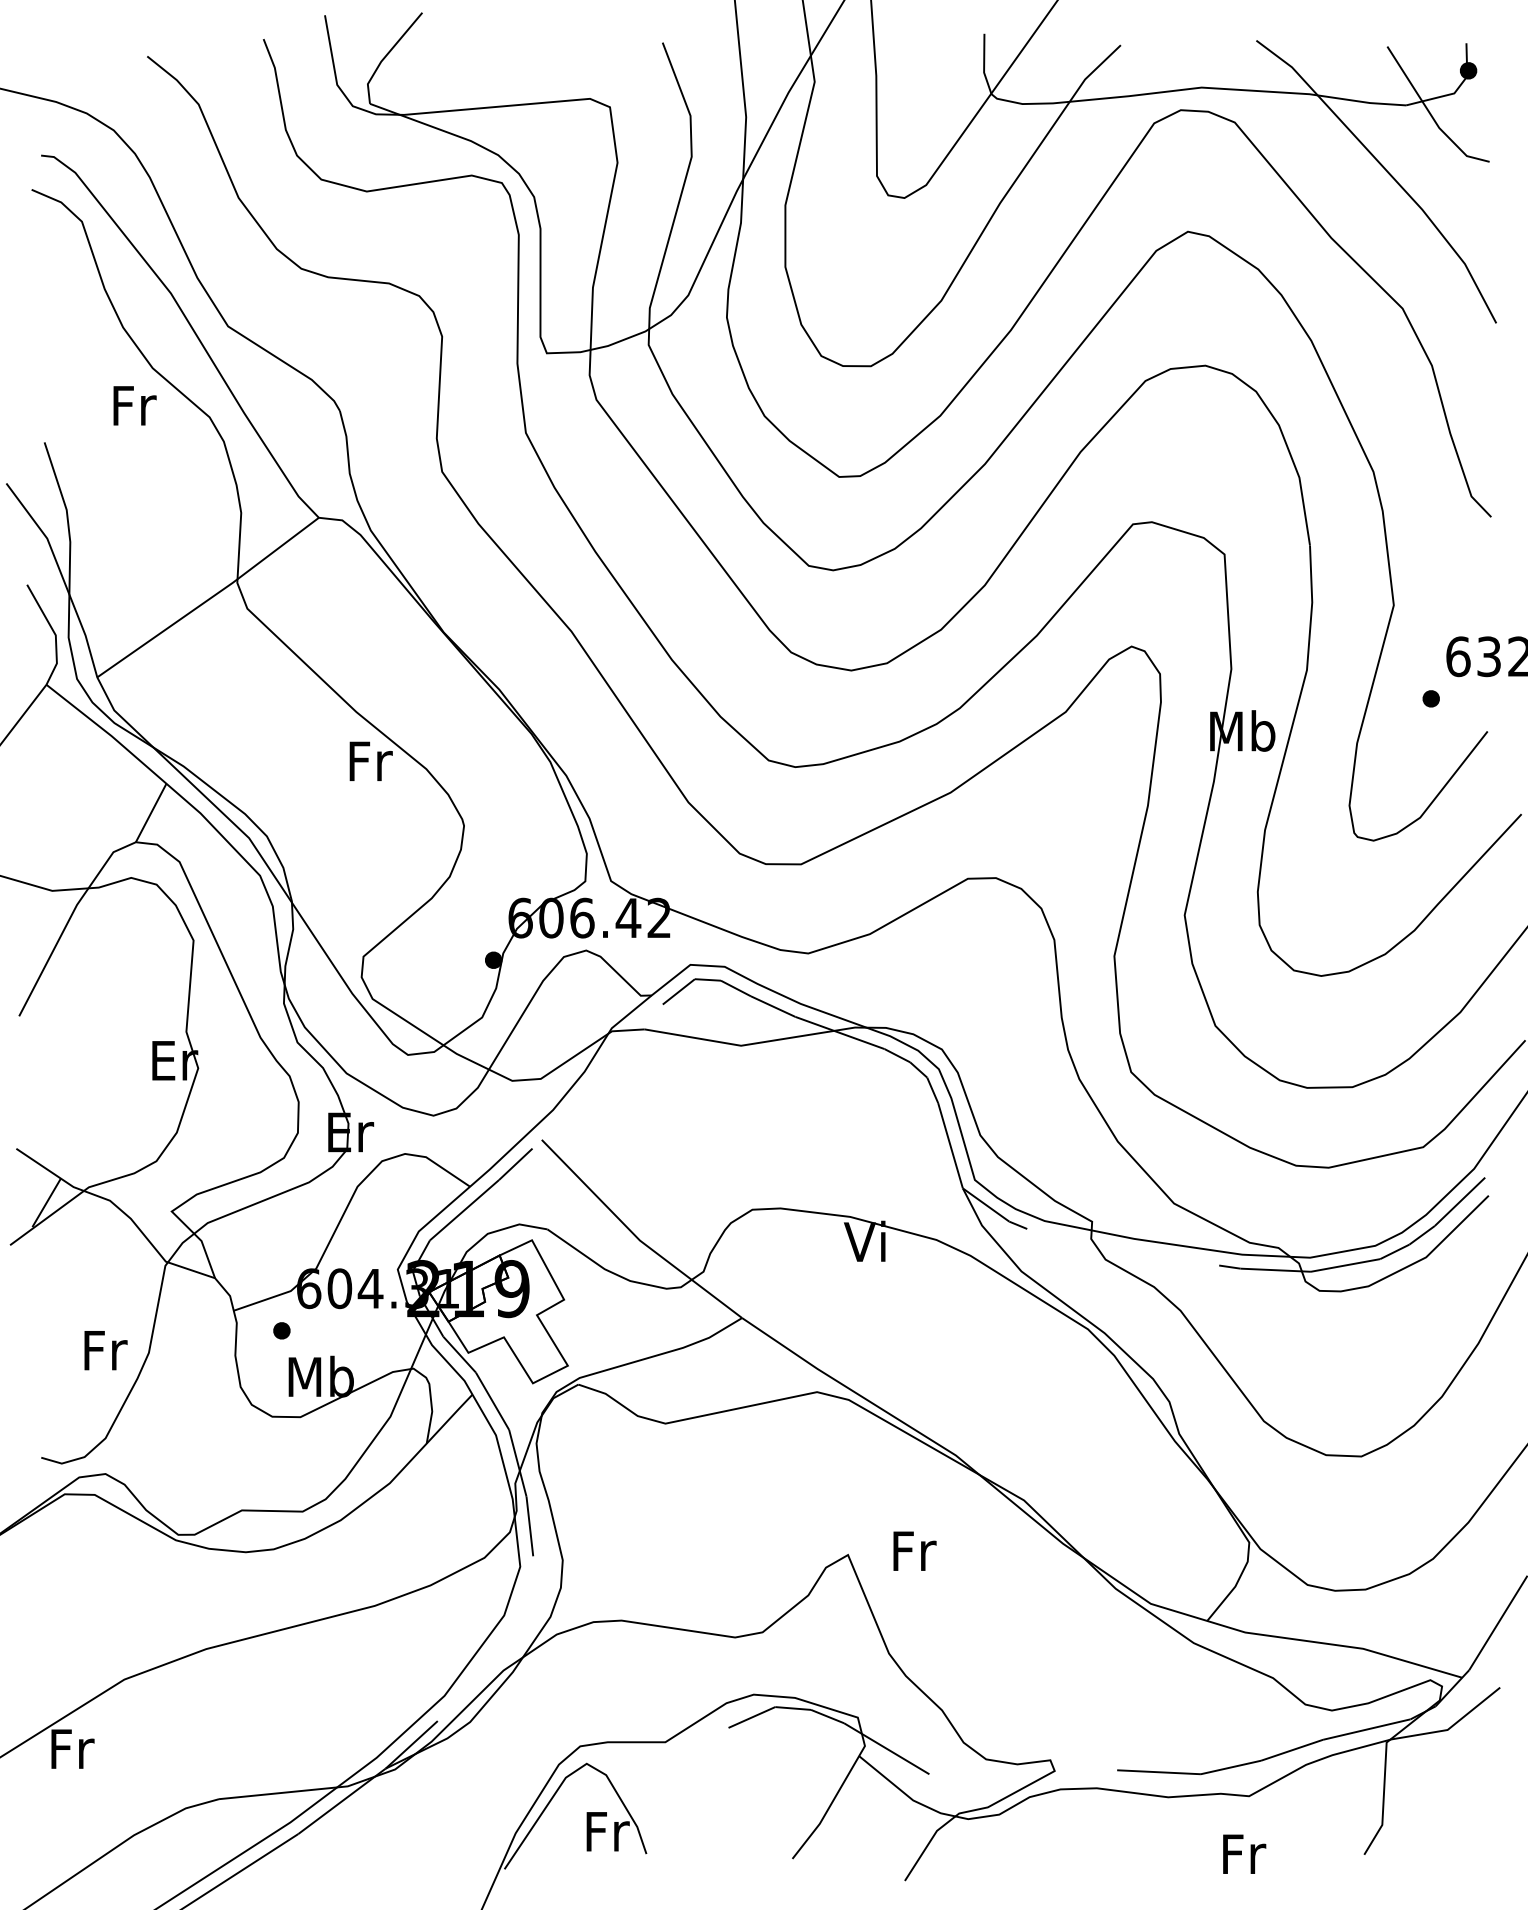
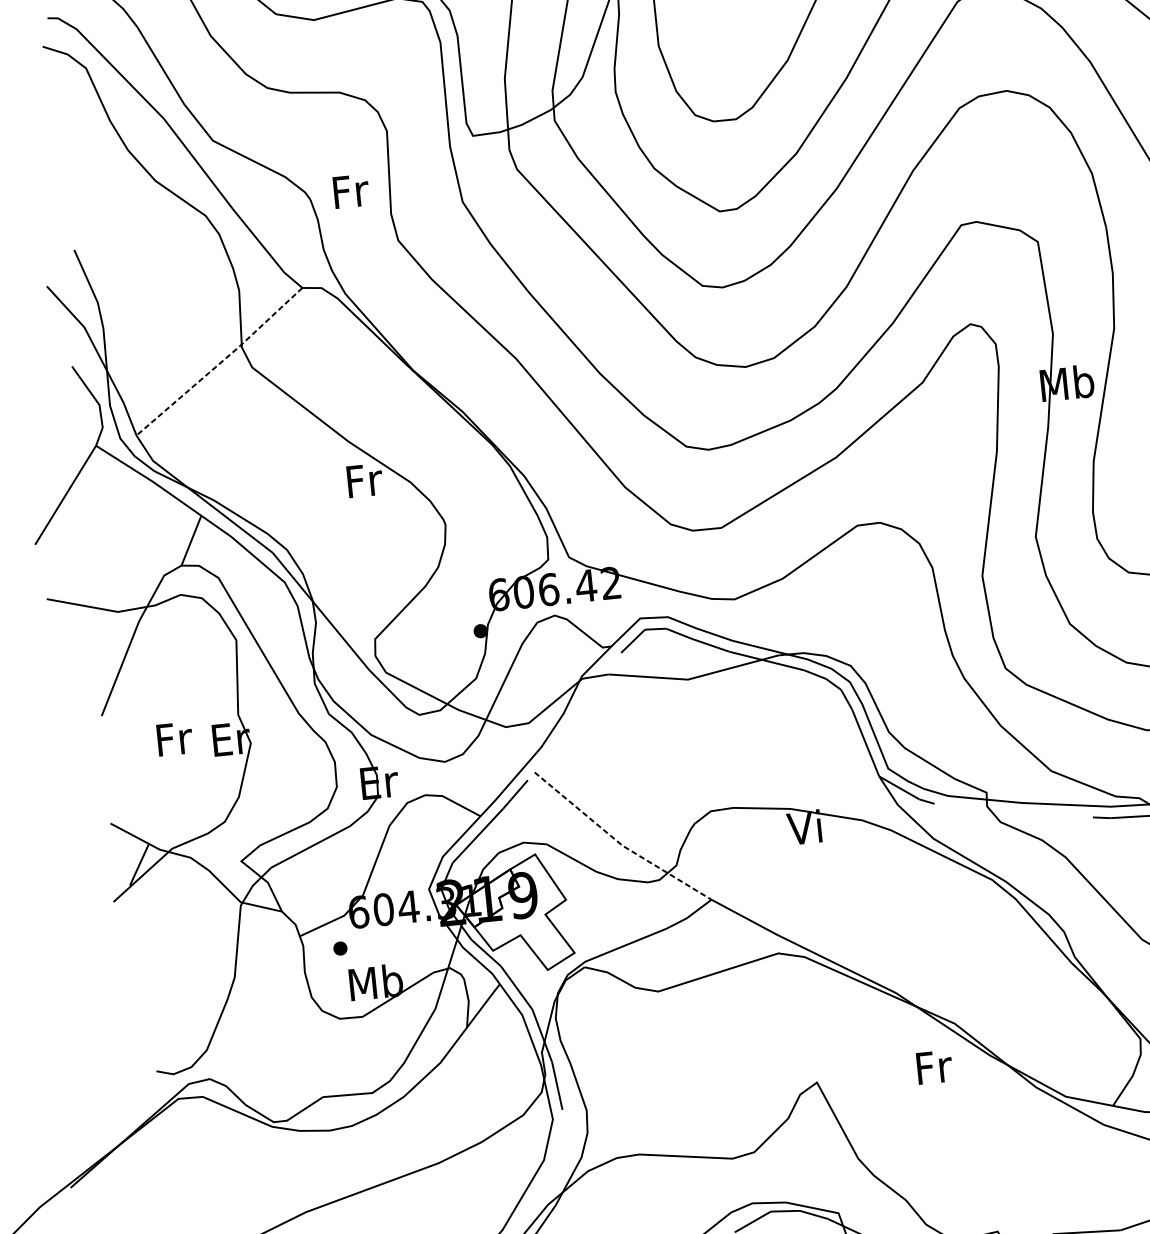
text: (134, 405) -> (350, 191), moved
line: (209, 599) -> (220, 363), solid -> dashed
line: (636, 1237) -> (619, 843), solid -> dashed
text: (105, 1350) -> (174, 739), moved
text: (914, 1550) -> (934, 1066), moved

